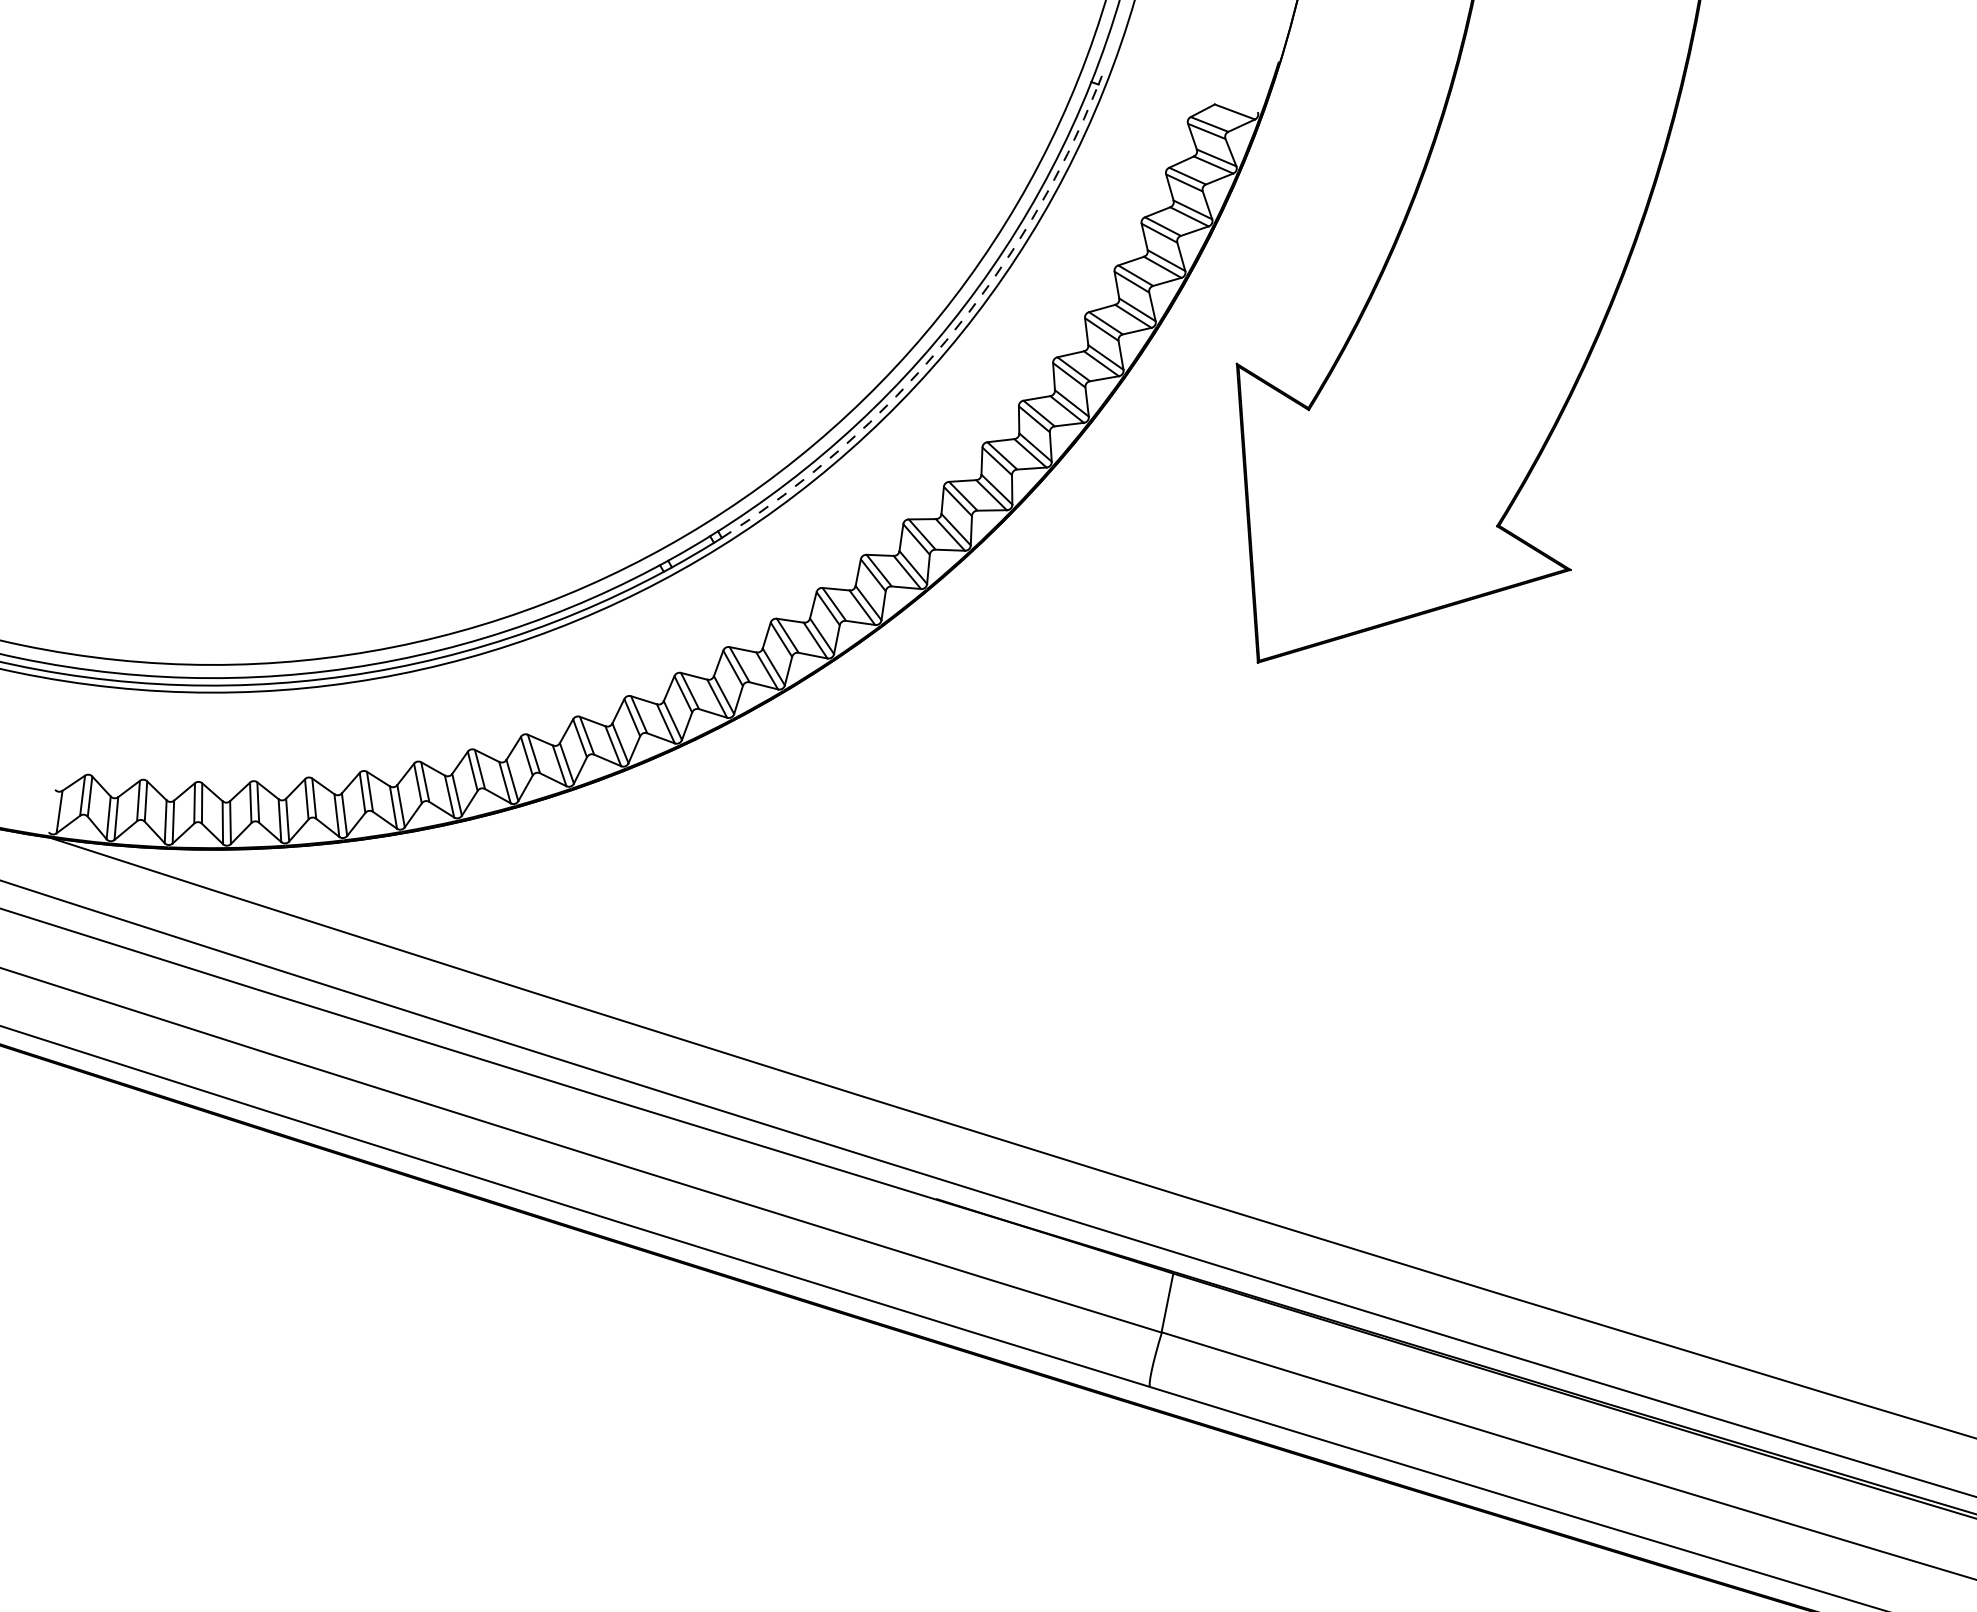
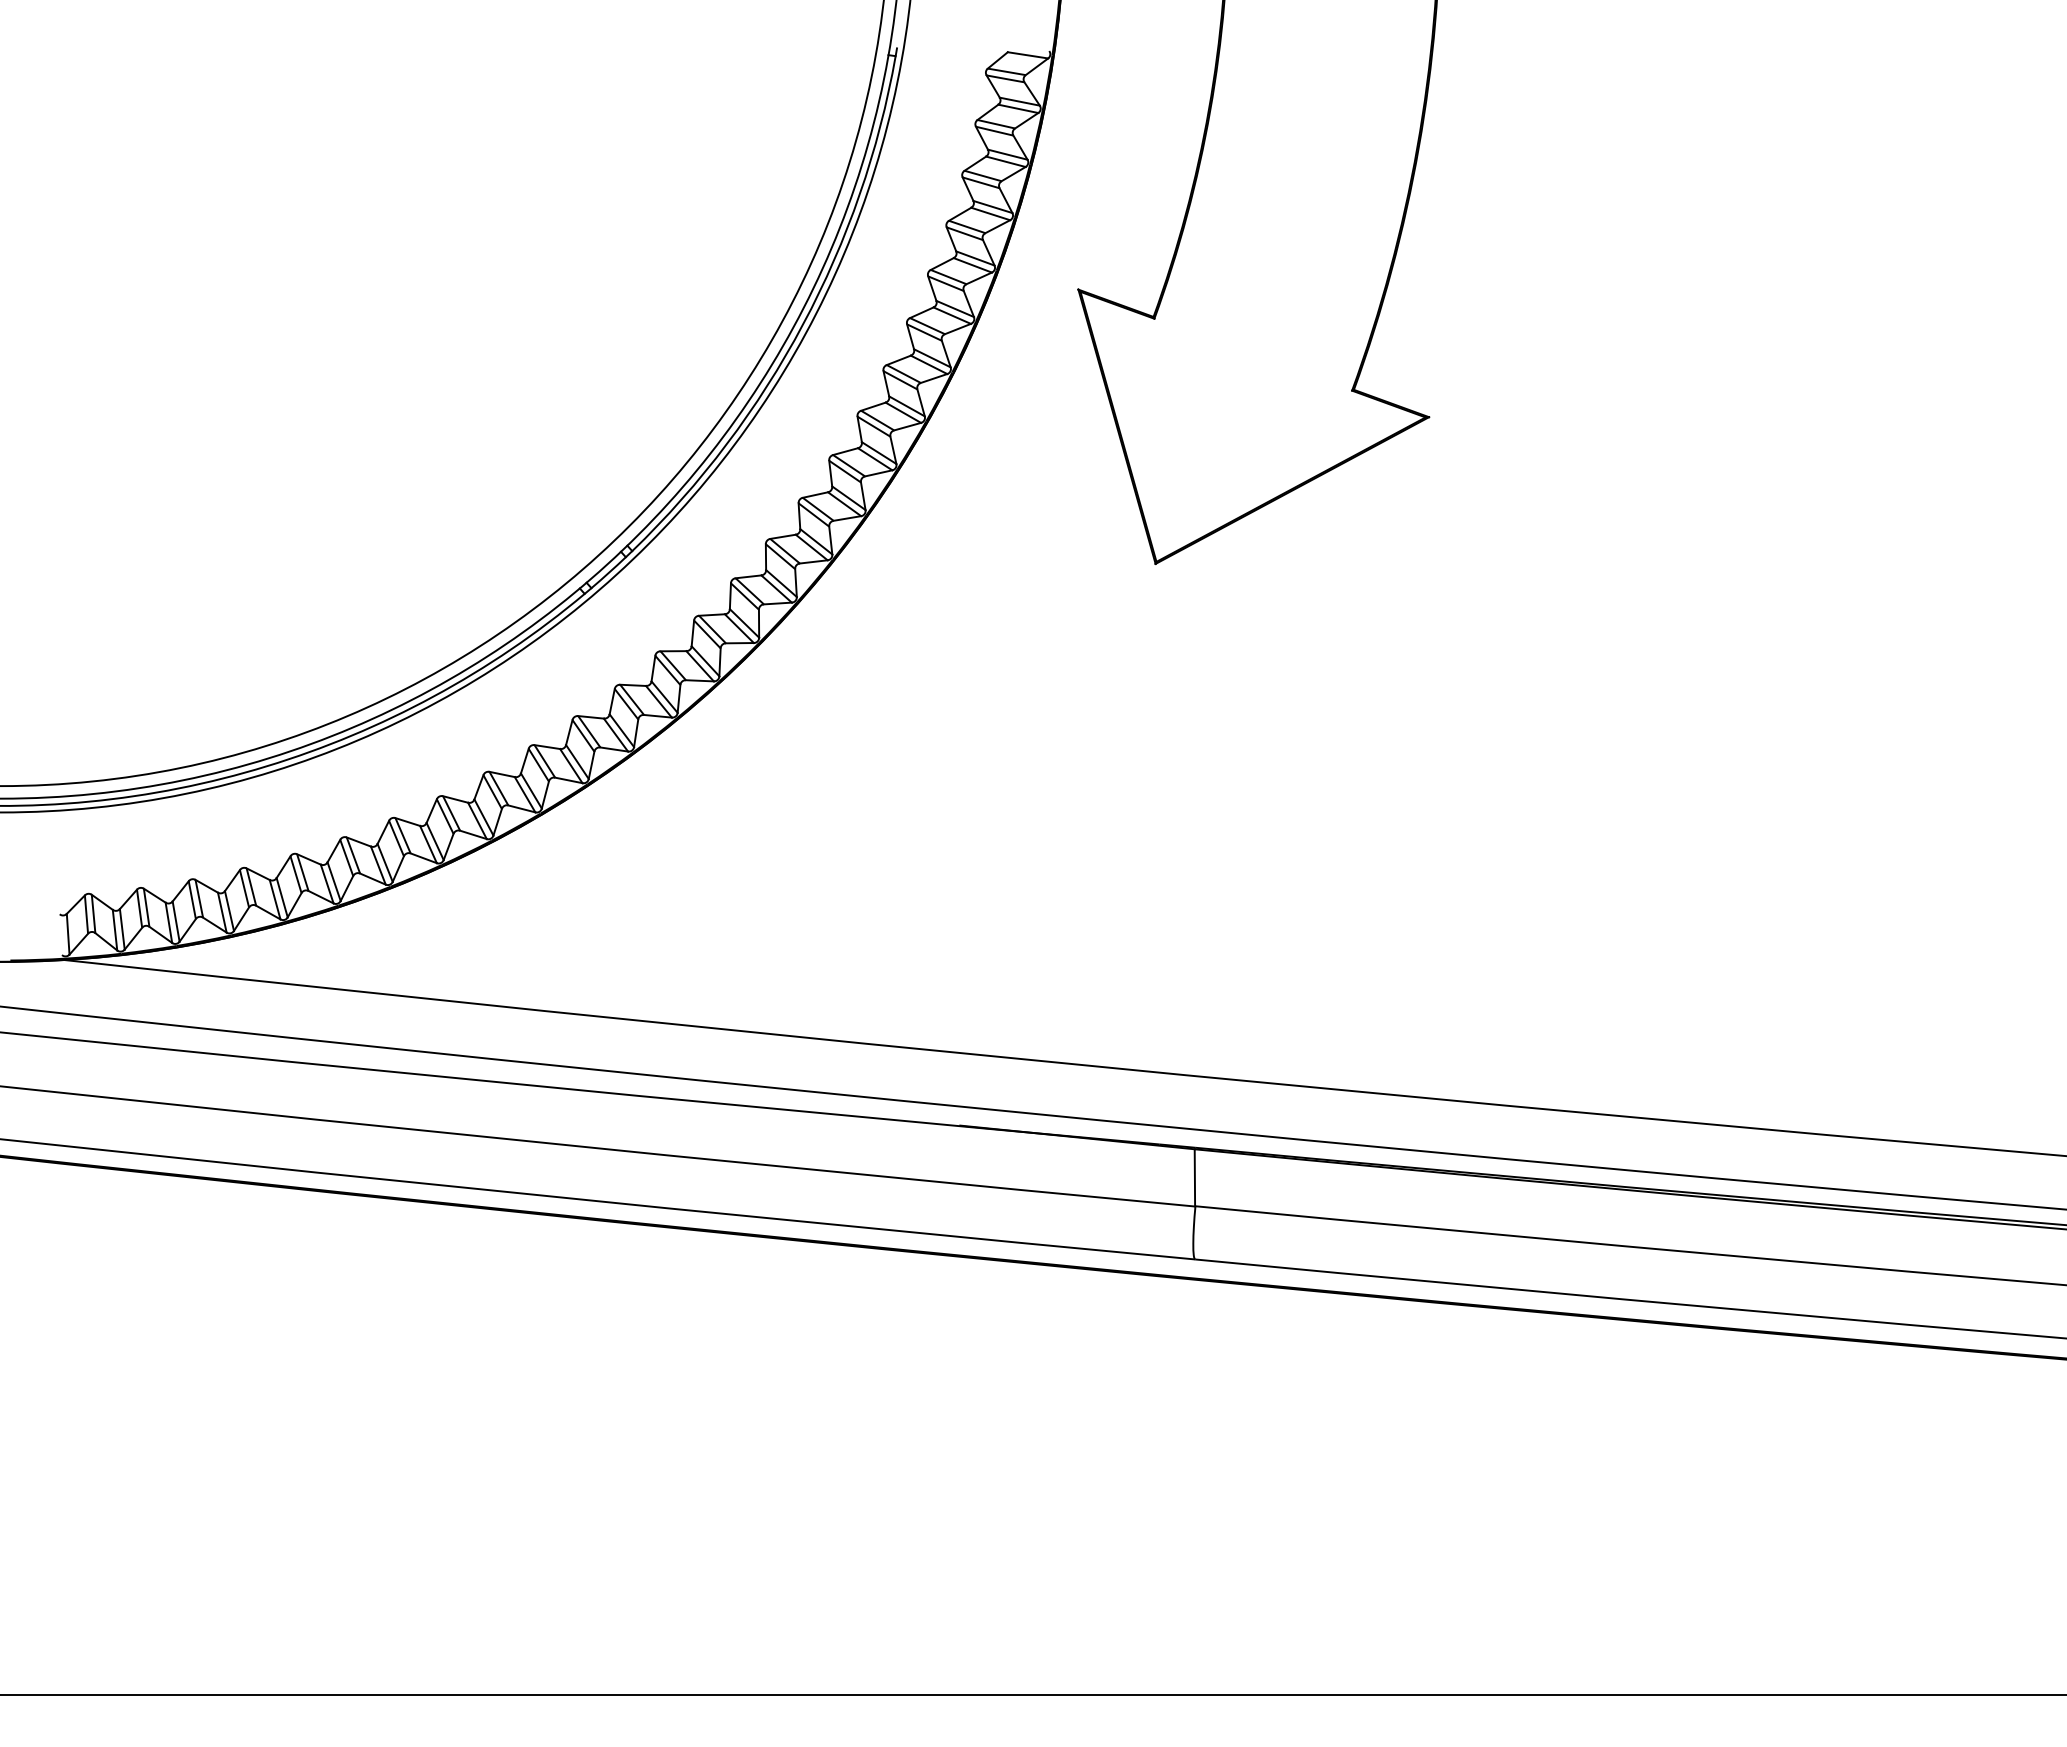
arc: (946, 341) -> (803, 324), dashed -> solid

